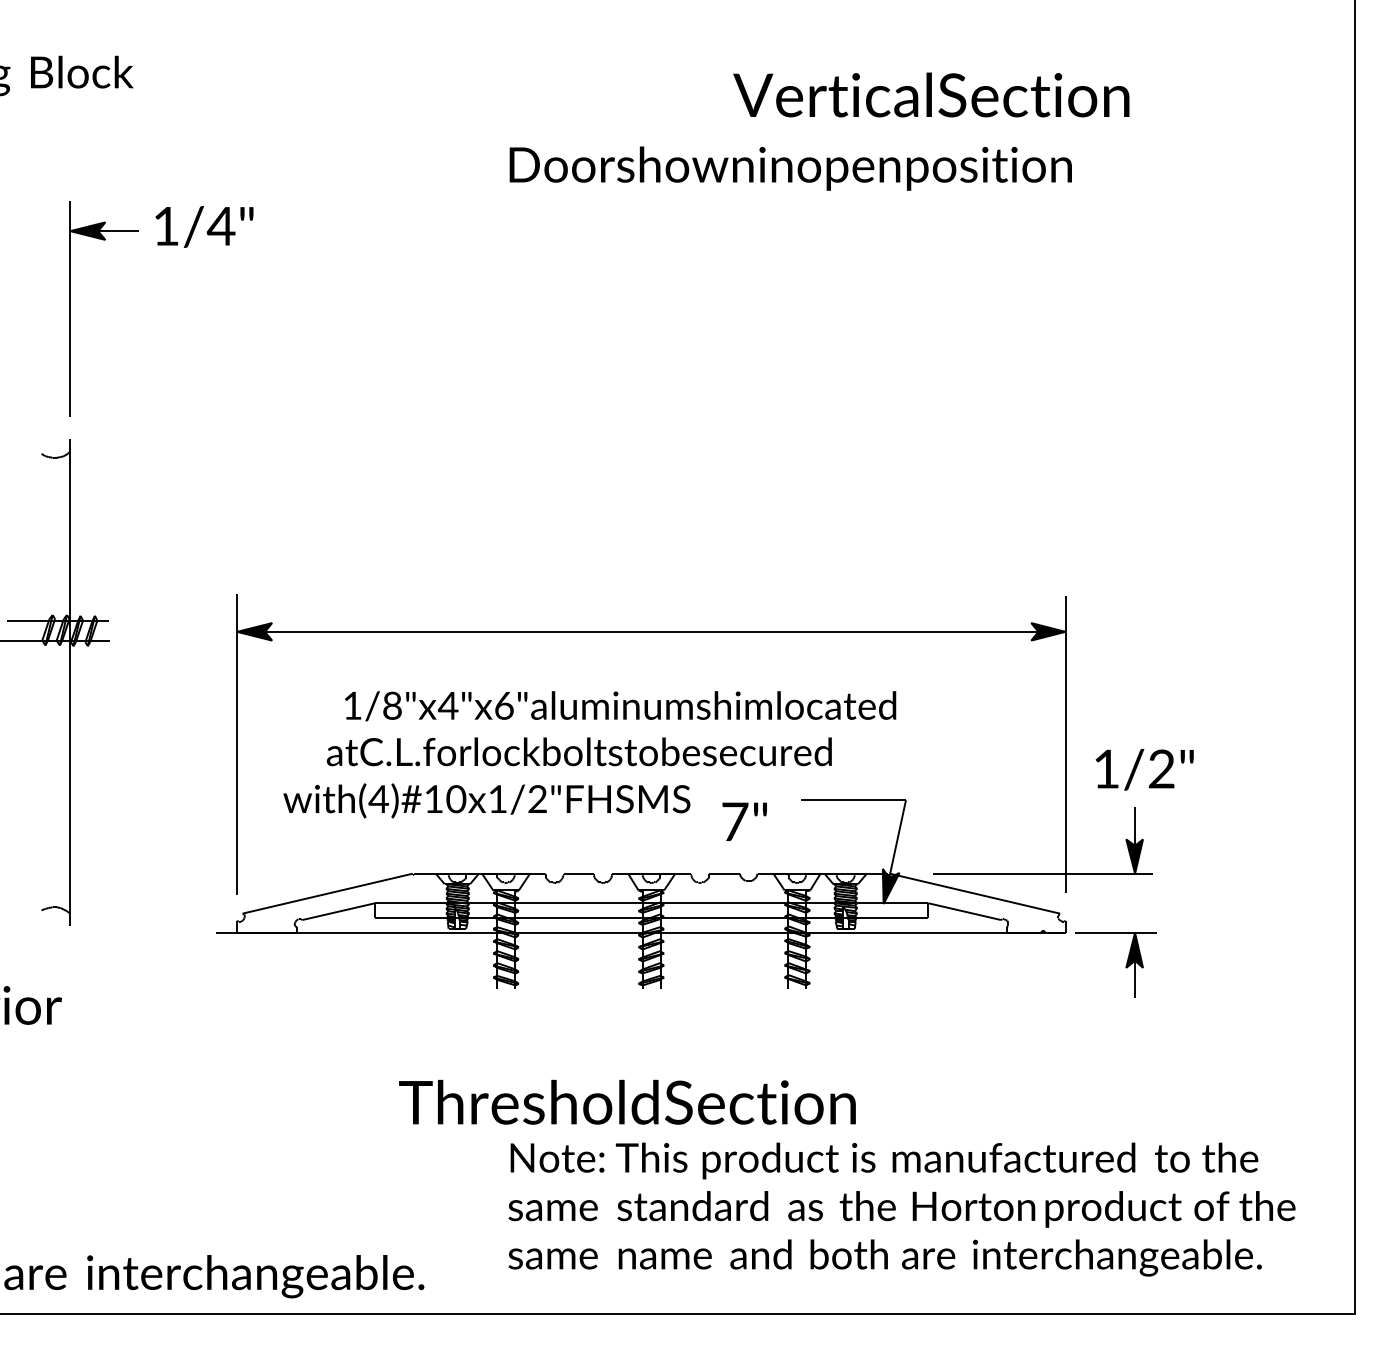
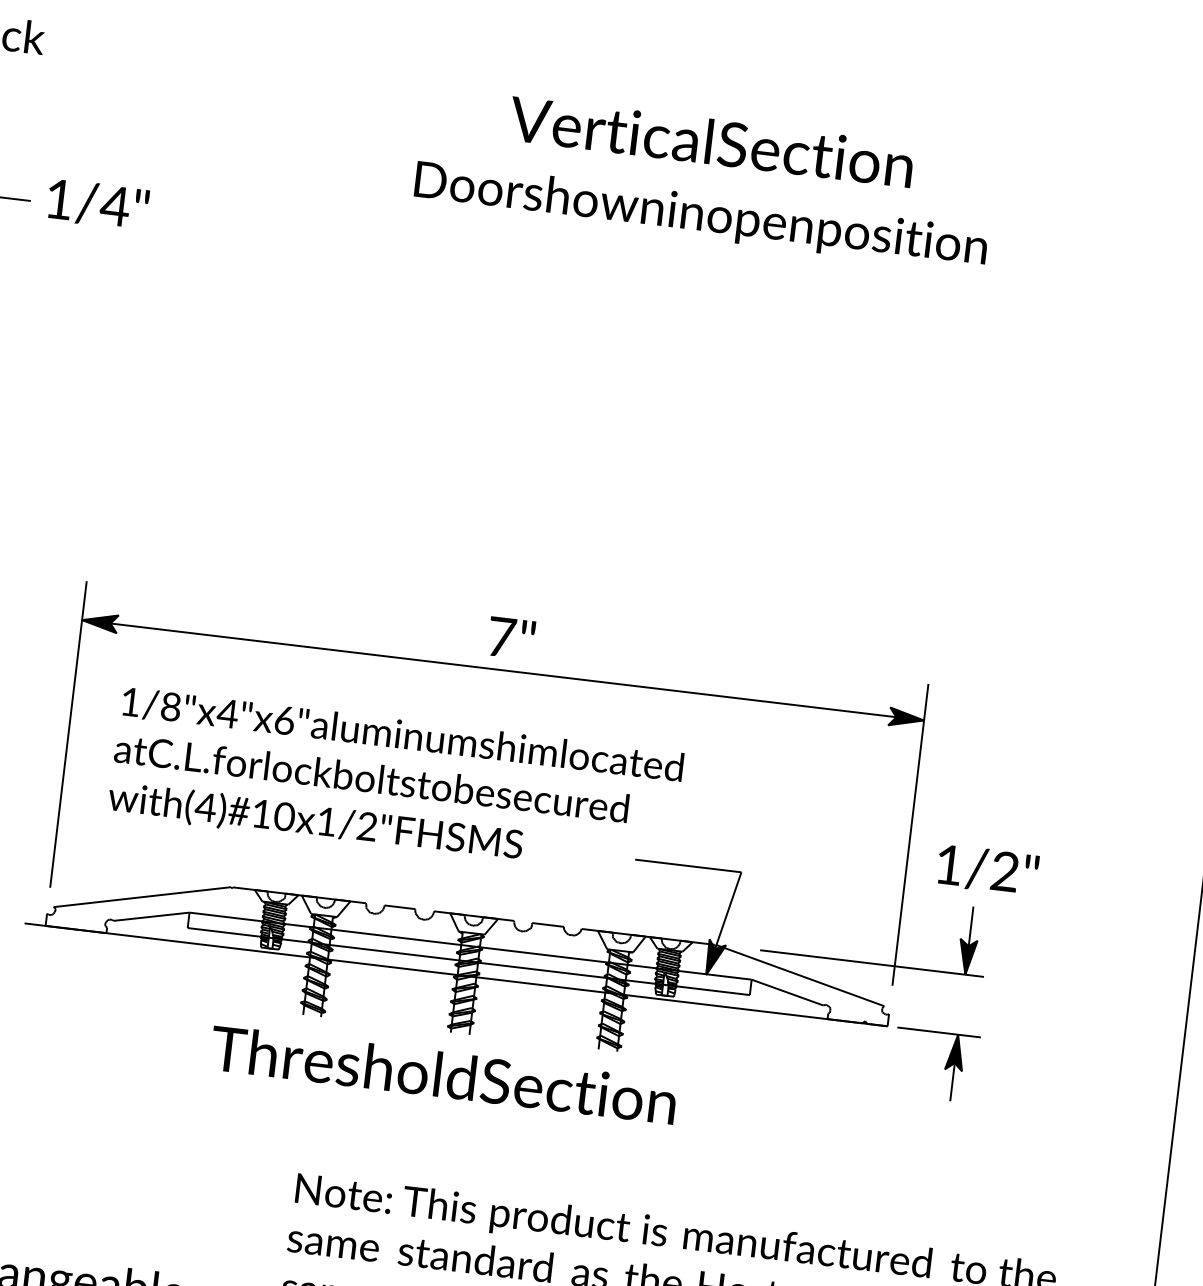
text: (931, 94) -> (711, 141), moved
text: (620, 706) -> (402, 735), moved
text: (578, 751) -> (370, 777), moved
text: (744, 821) -> (511, 637), moved
text: (627, 1101) -> (443, 1074), moved

